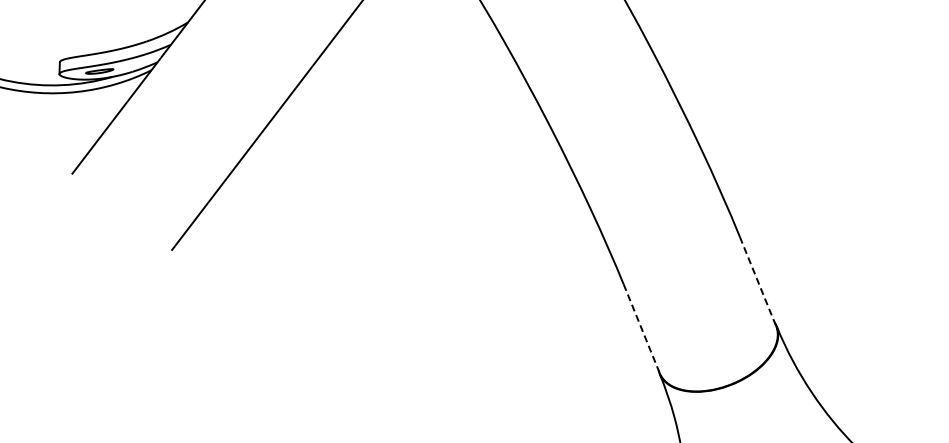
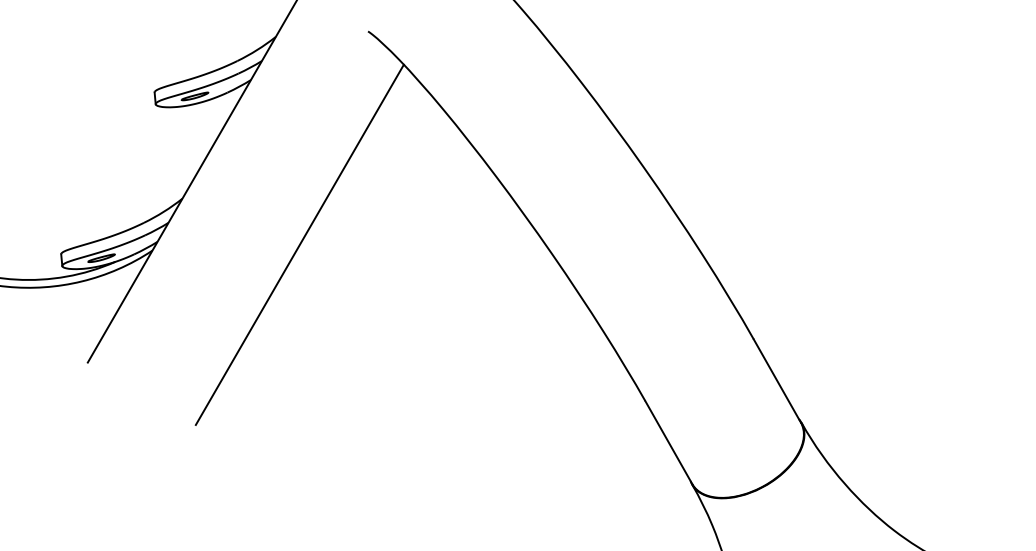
line: (758, 281) -> (777, 381), dashed -> solid
line: (641, 328) -> (668, 442), dashed -> solid

